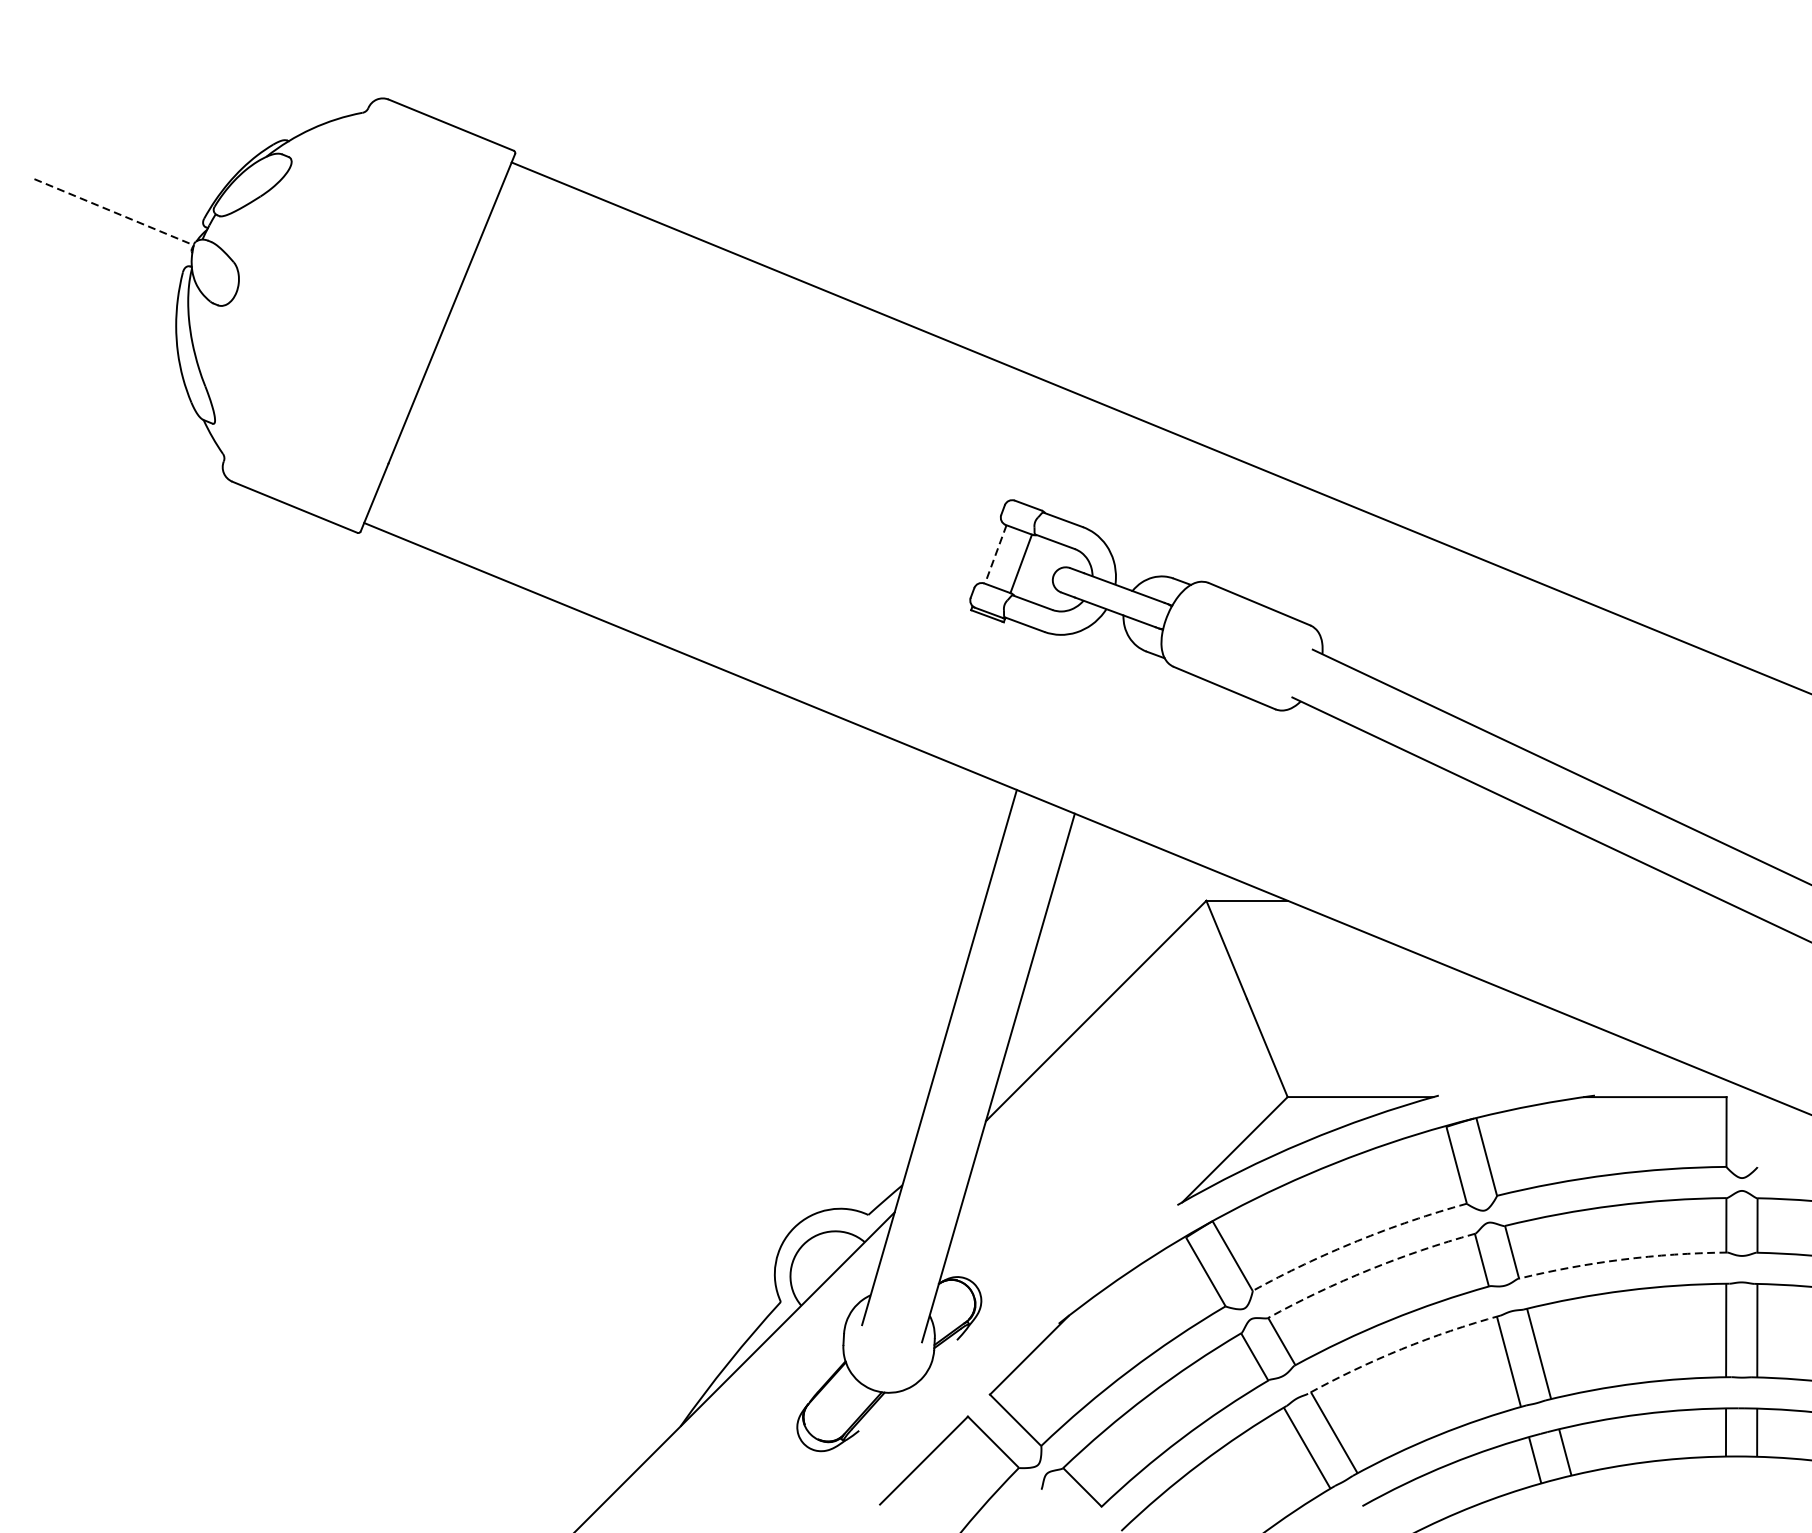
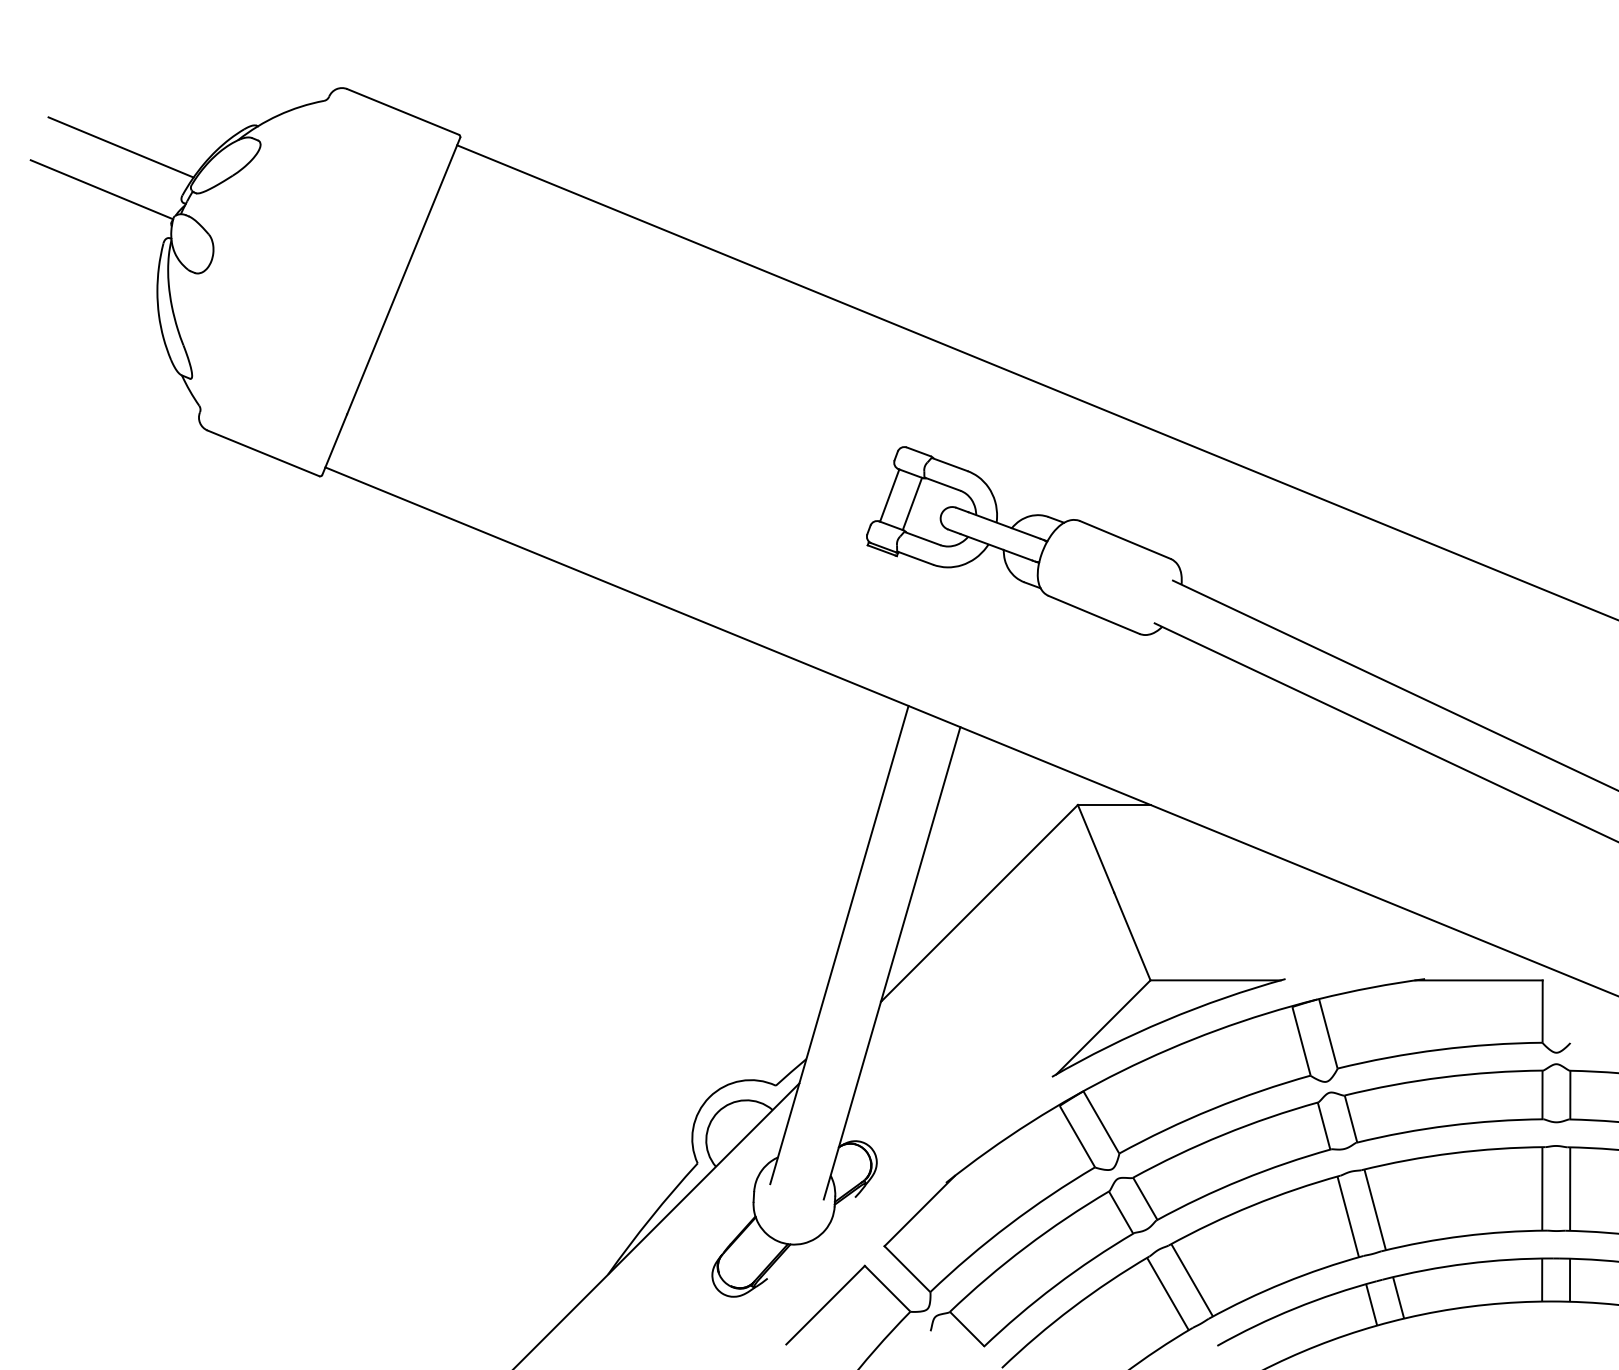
line: (134, 164) -> (120, 147), added
line: (114, 211) -> (102, 189), dashed -> solid
line: (995, 554) -> (889, 495), dashed -> solid
arc: (1357, 1241) -> (1212, 1109), dashed -> solid
arc: (1622, 1259) -> (1449, 1125), dashed -> solid
arc: (1369, 1269) -> (1223, 1134), dashed -> solid
arc: (1401, 1349) -> (1252, 1205), dashed -> solid

